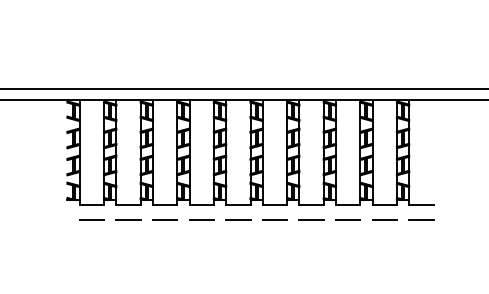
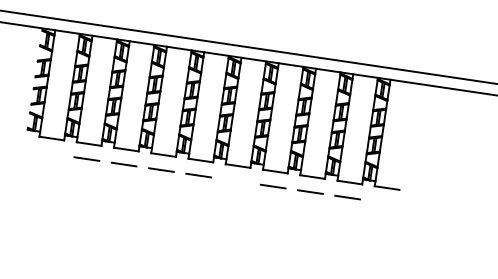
line: (91, 219) -> (49, 153), removed
line: (274, 219) -> (235, 180), removed
line: (421, 219) -> (385, 202), removed

